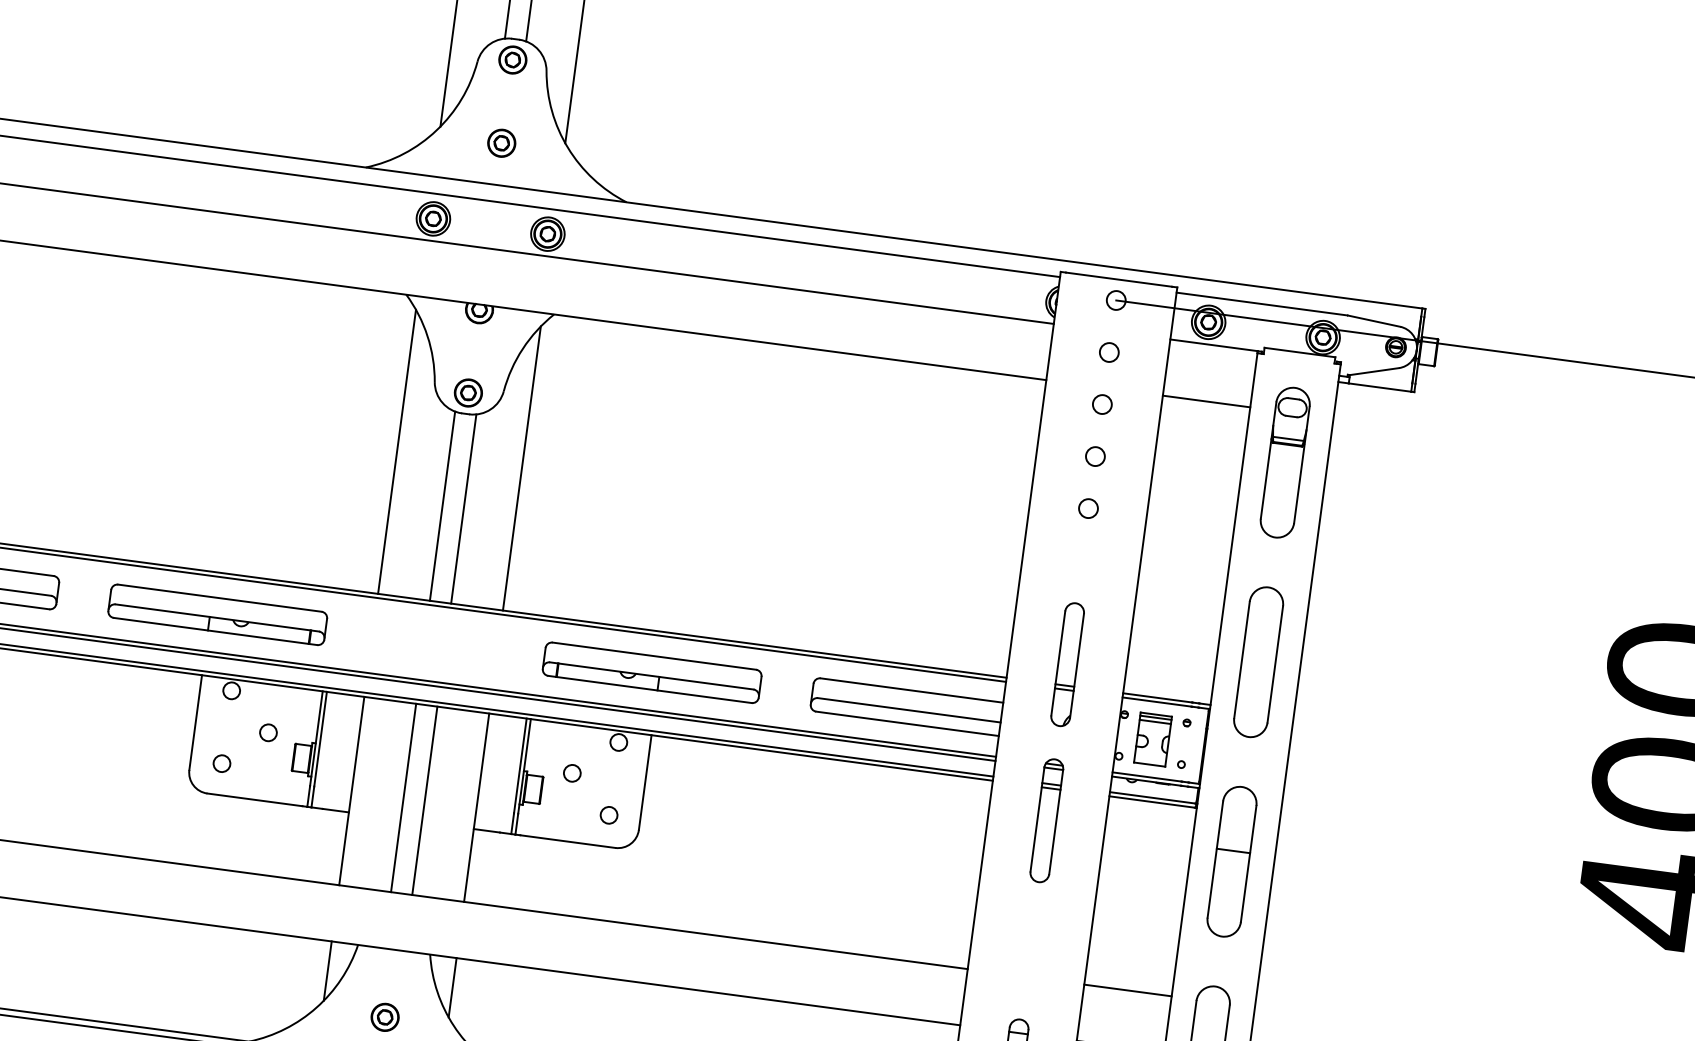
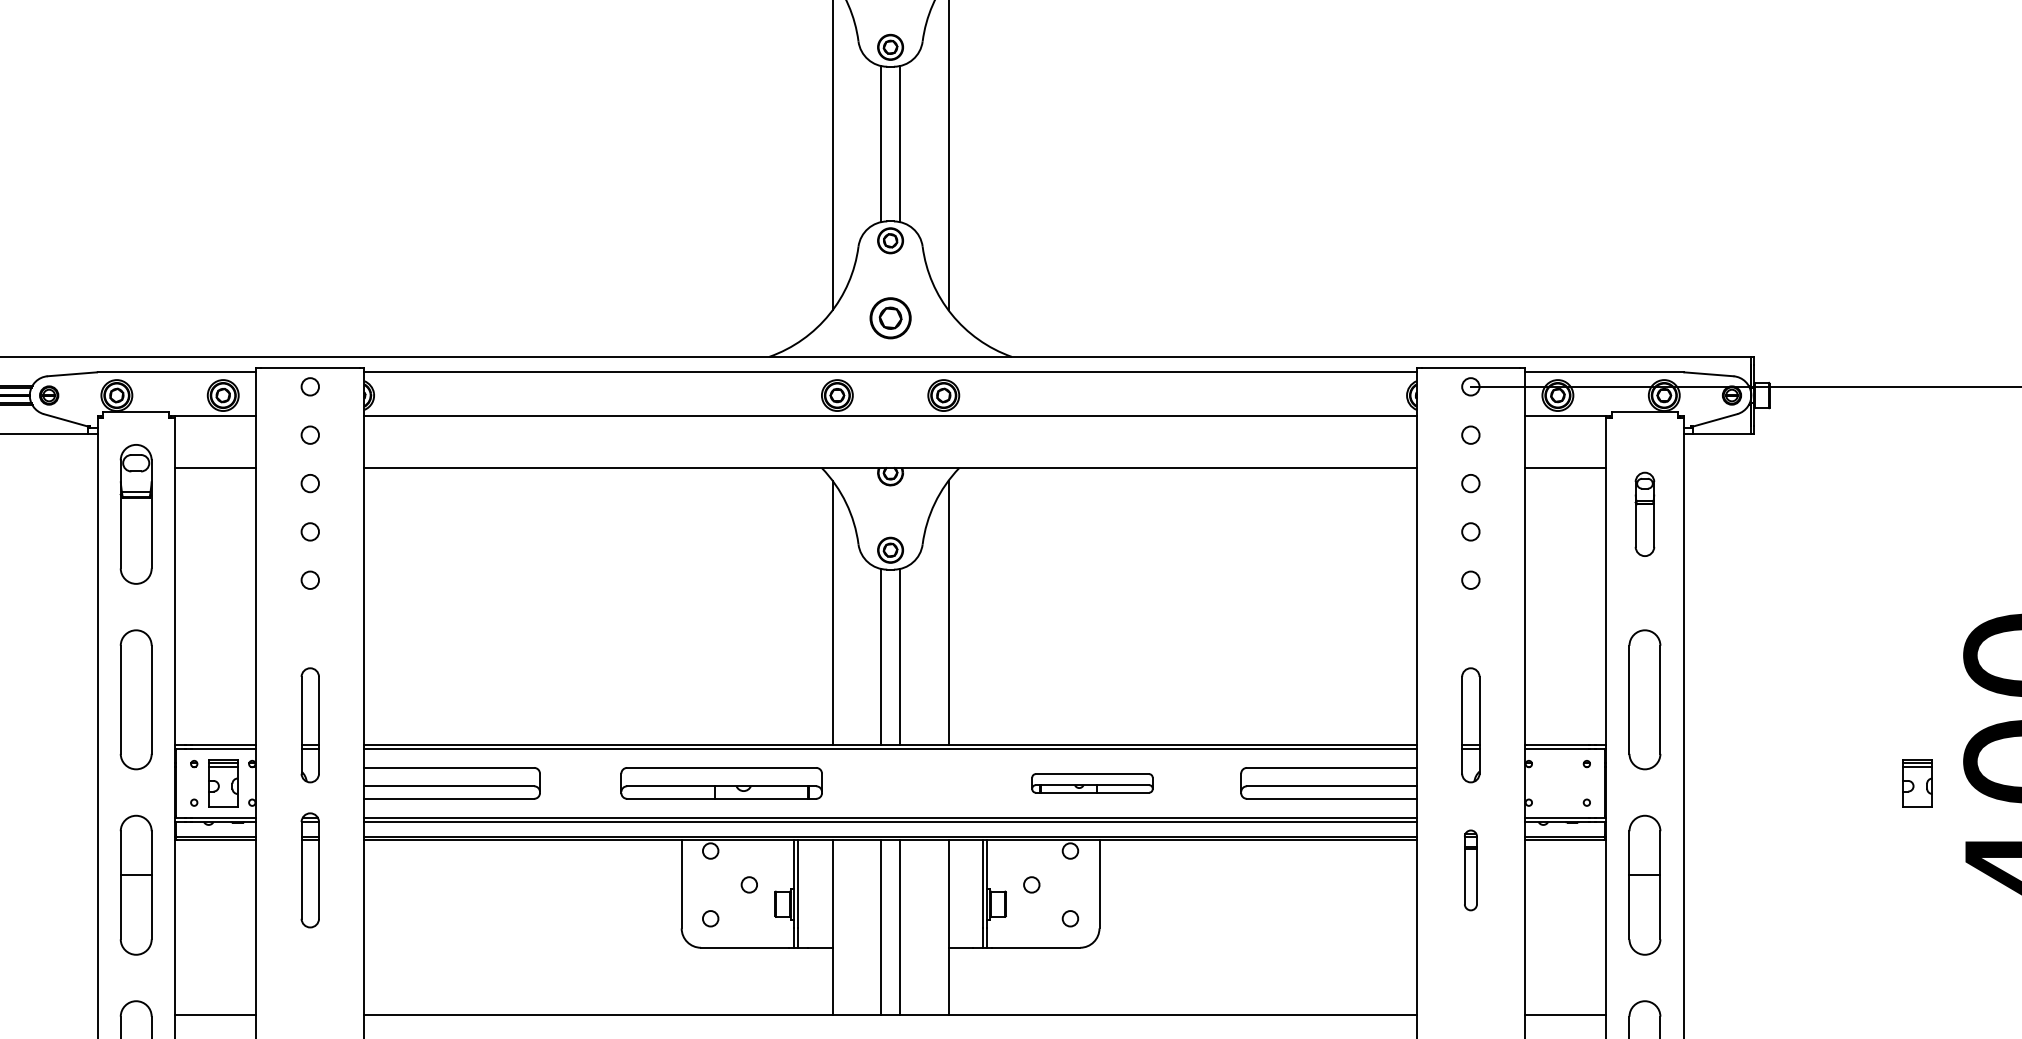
part: (501, 142) -> (890, 317), size x1.6
part: (1284, 462) -> (1644, 514), size x0.6
part: (217, 614) -> (721, 783), moved
part: (652, 672) -> (1092, 783), size x0.6
part: (1152, 739) -> (1917, 783), moved
part: (1046, 820) -> (1470, 870), size x0.7

